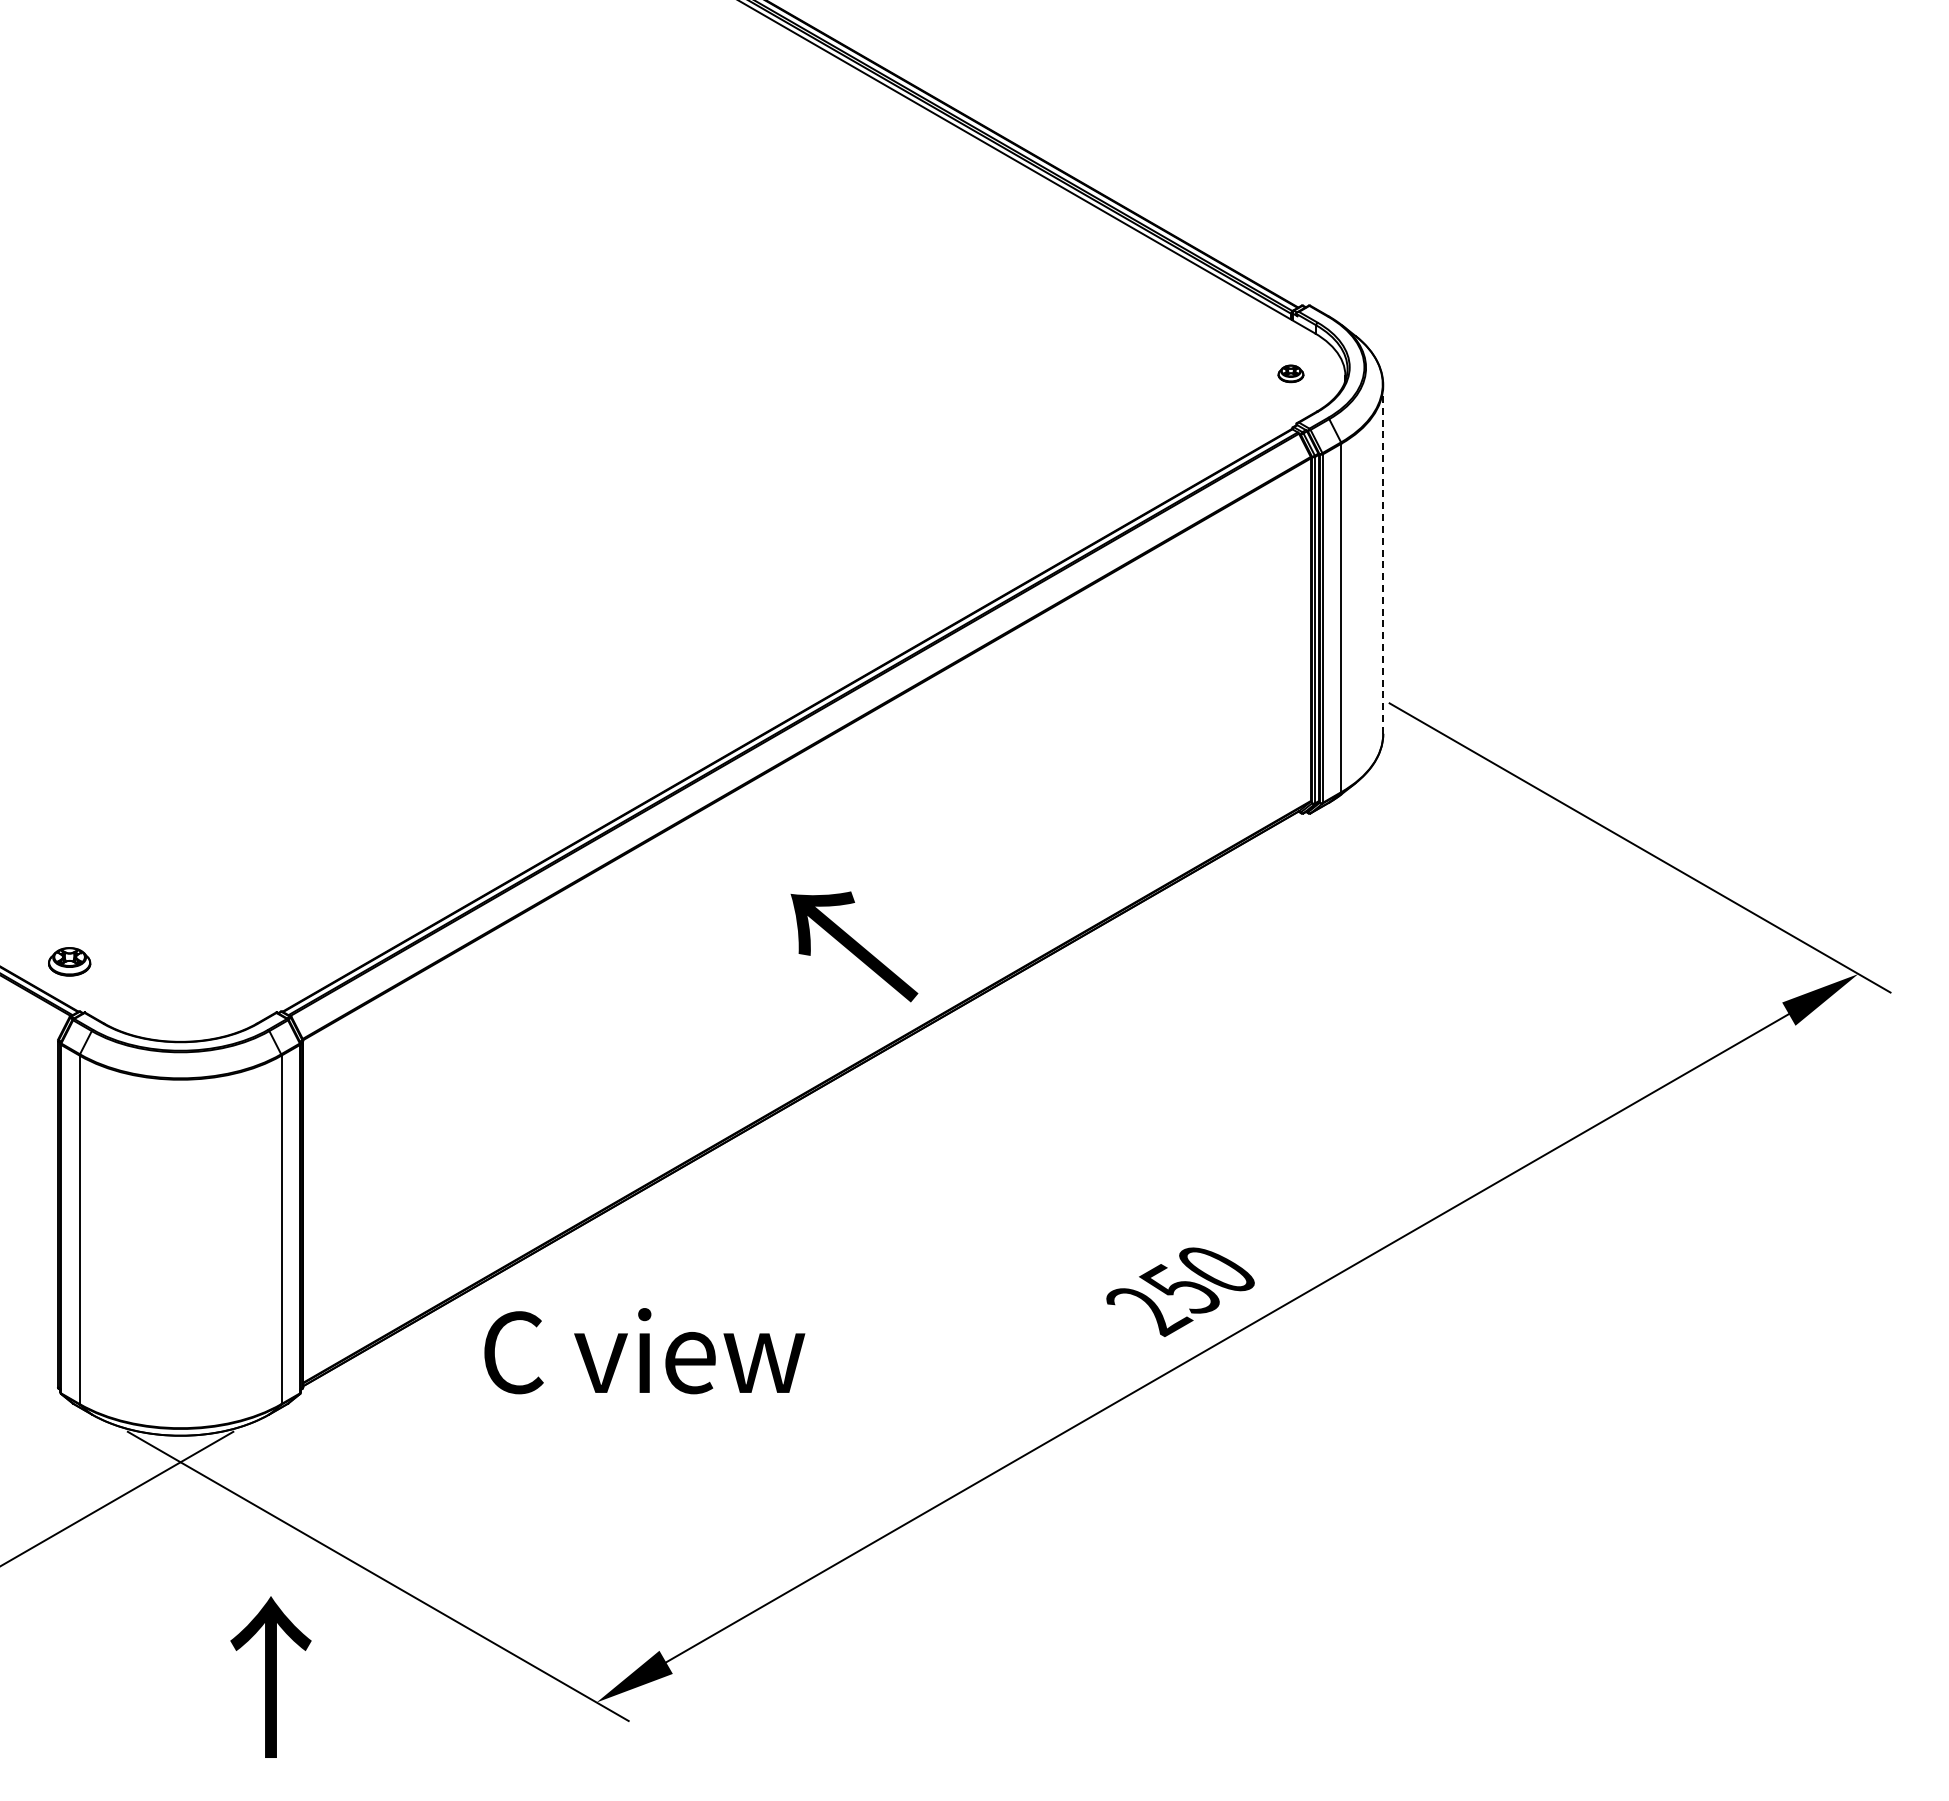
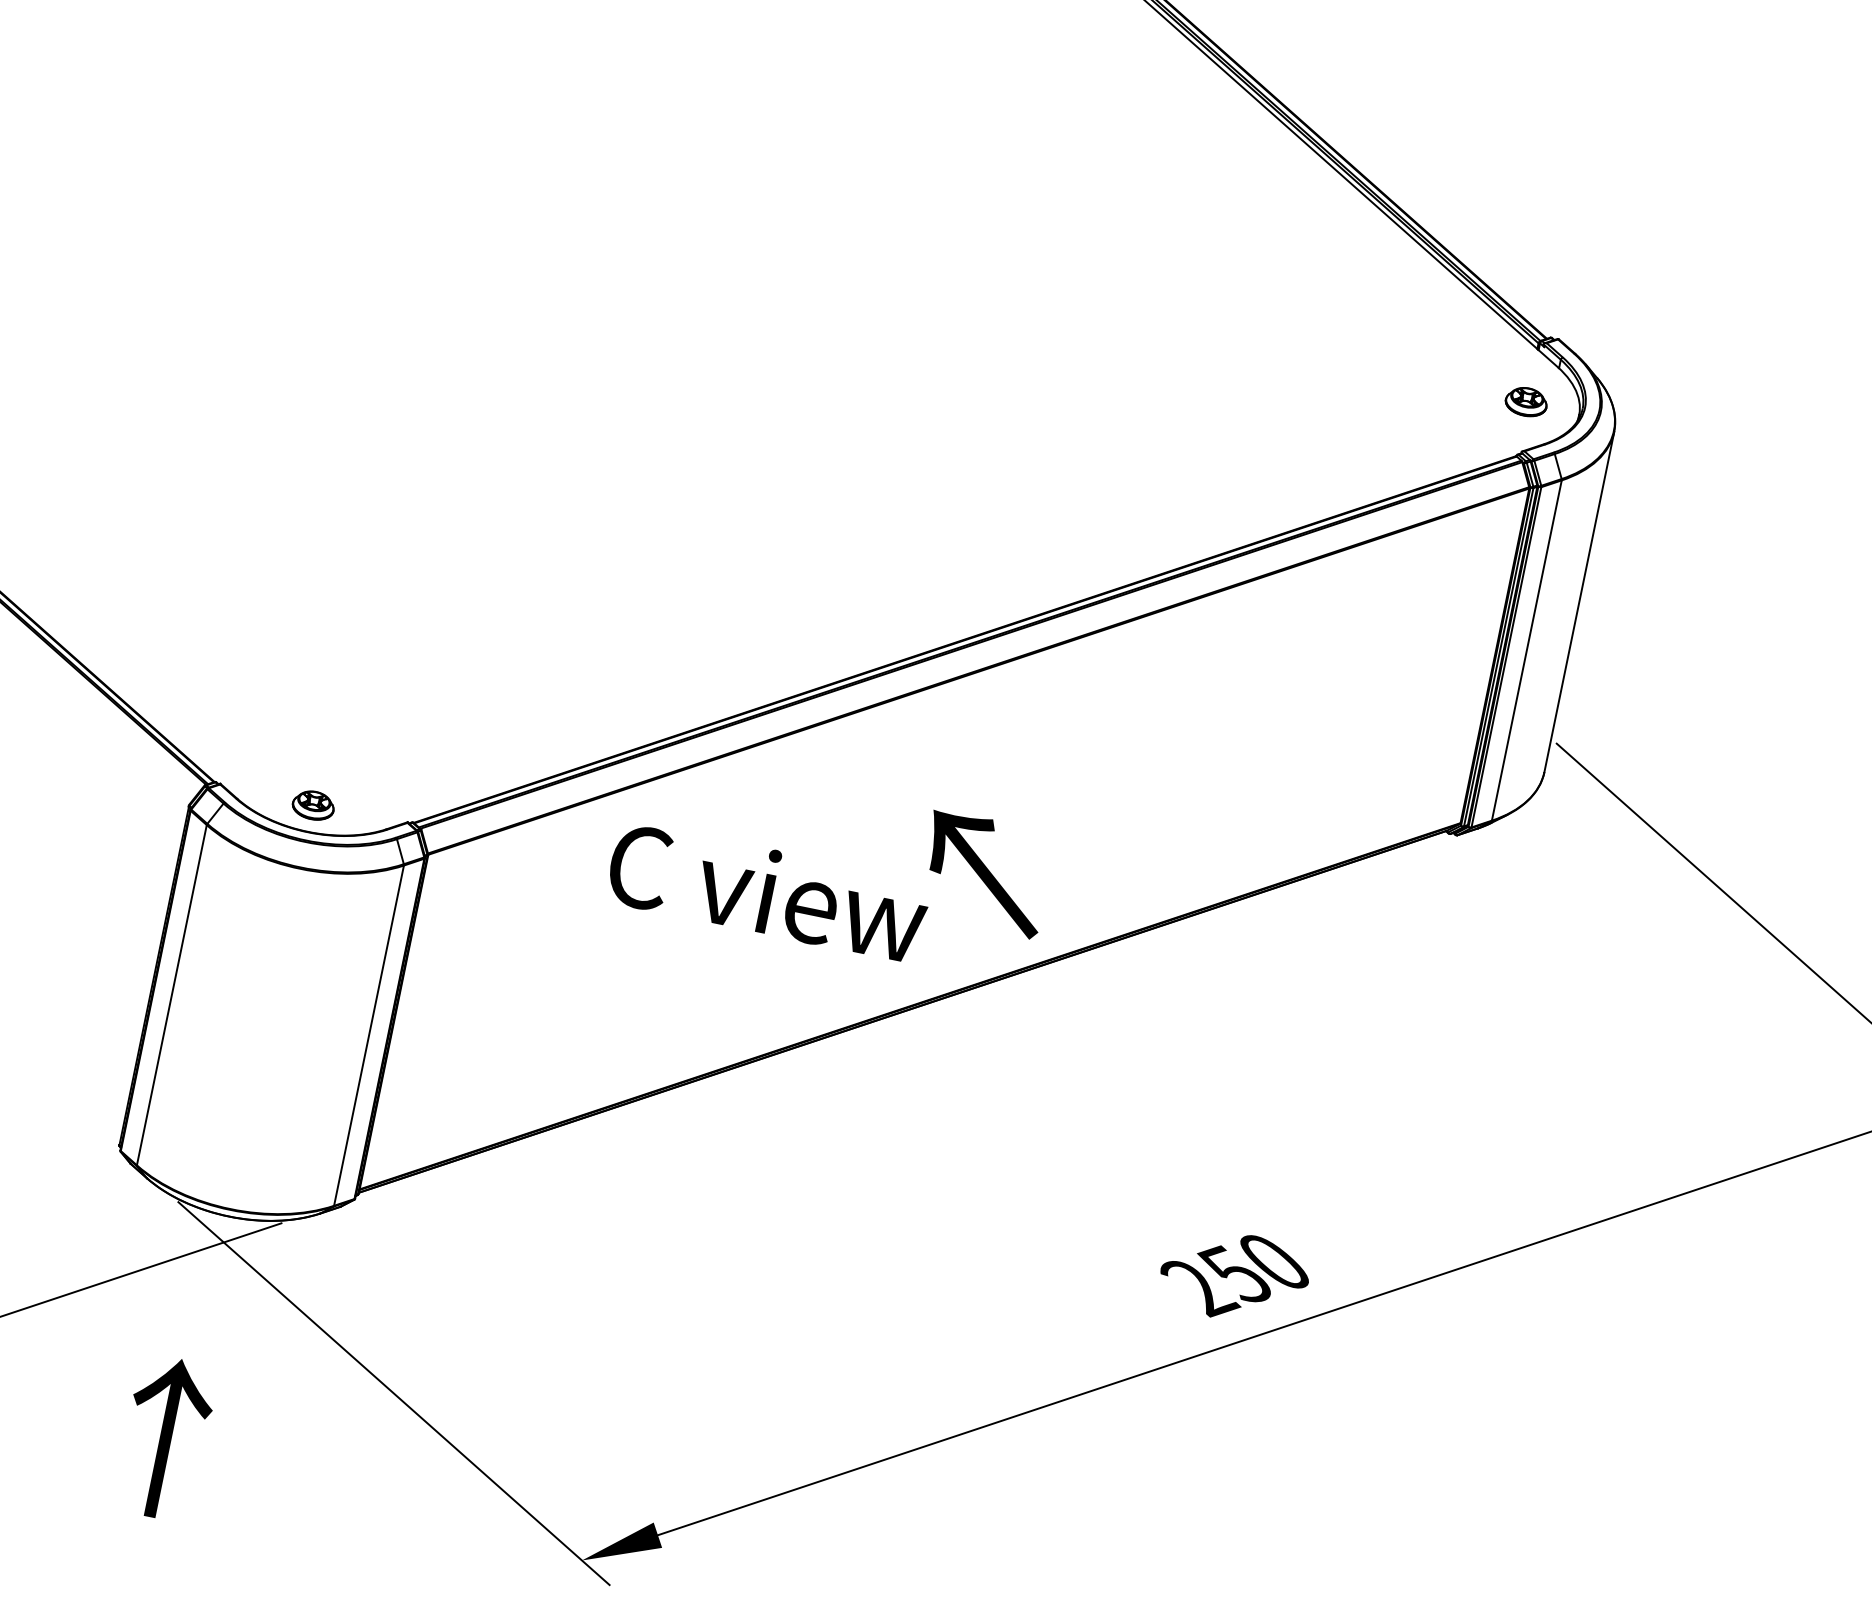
part: (1290, 373) -> (1526, 401), size x1.67
line: (1383, 559) -> (1579, 601), dashed -> solid
part: (69, 961) -> (313, 805), moved
text: (644, 1351) -> (767, 892), moved
text: (270, 1676) -> (165, 1437), moved

